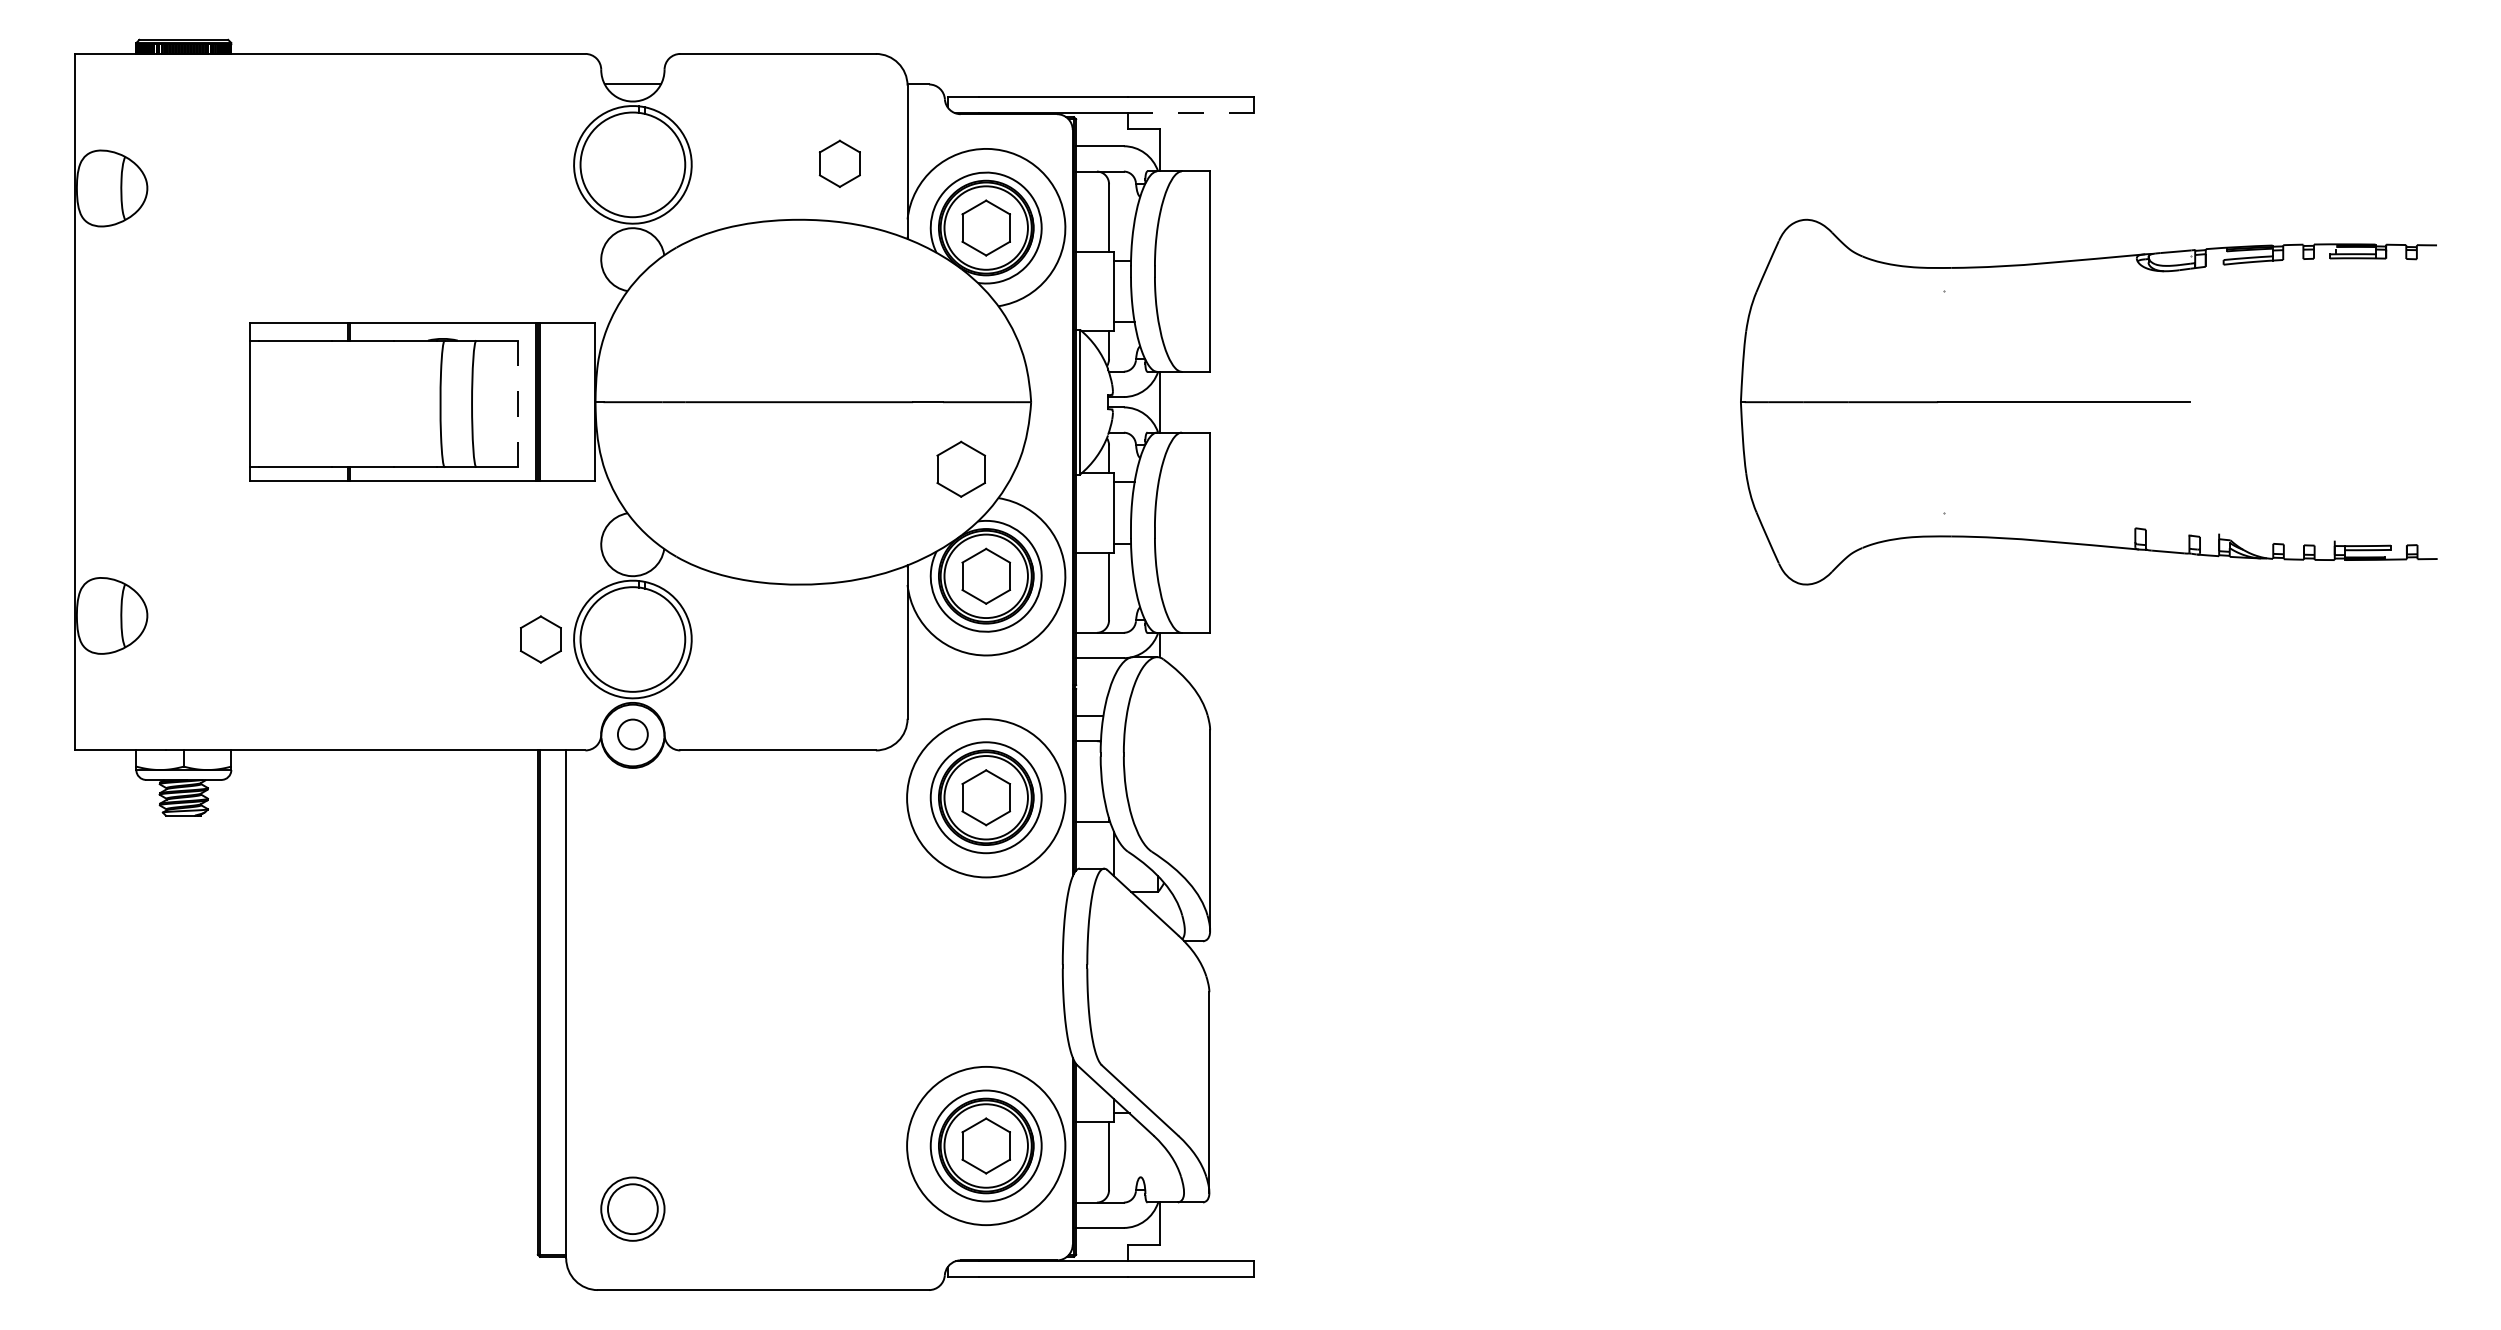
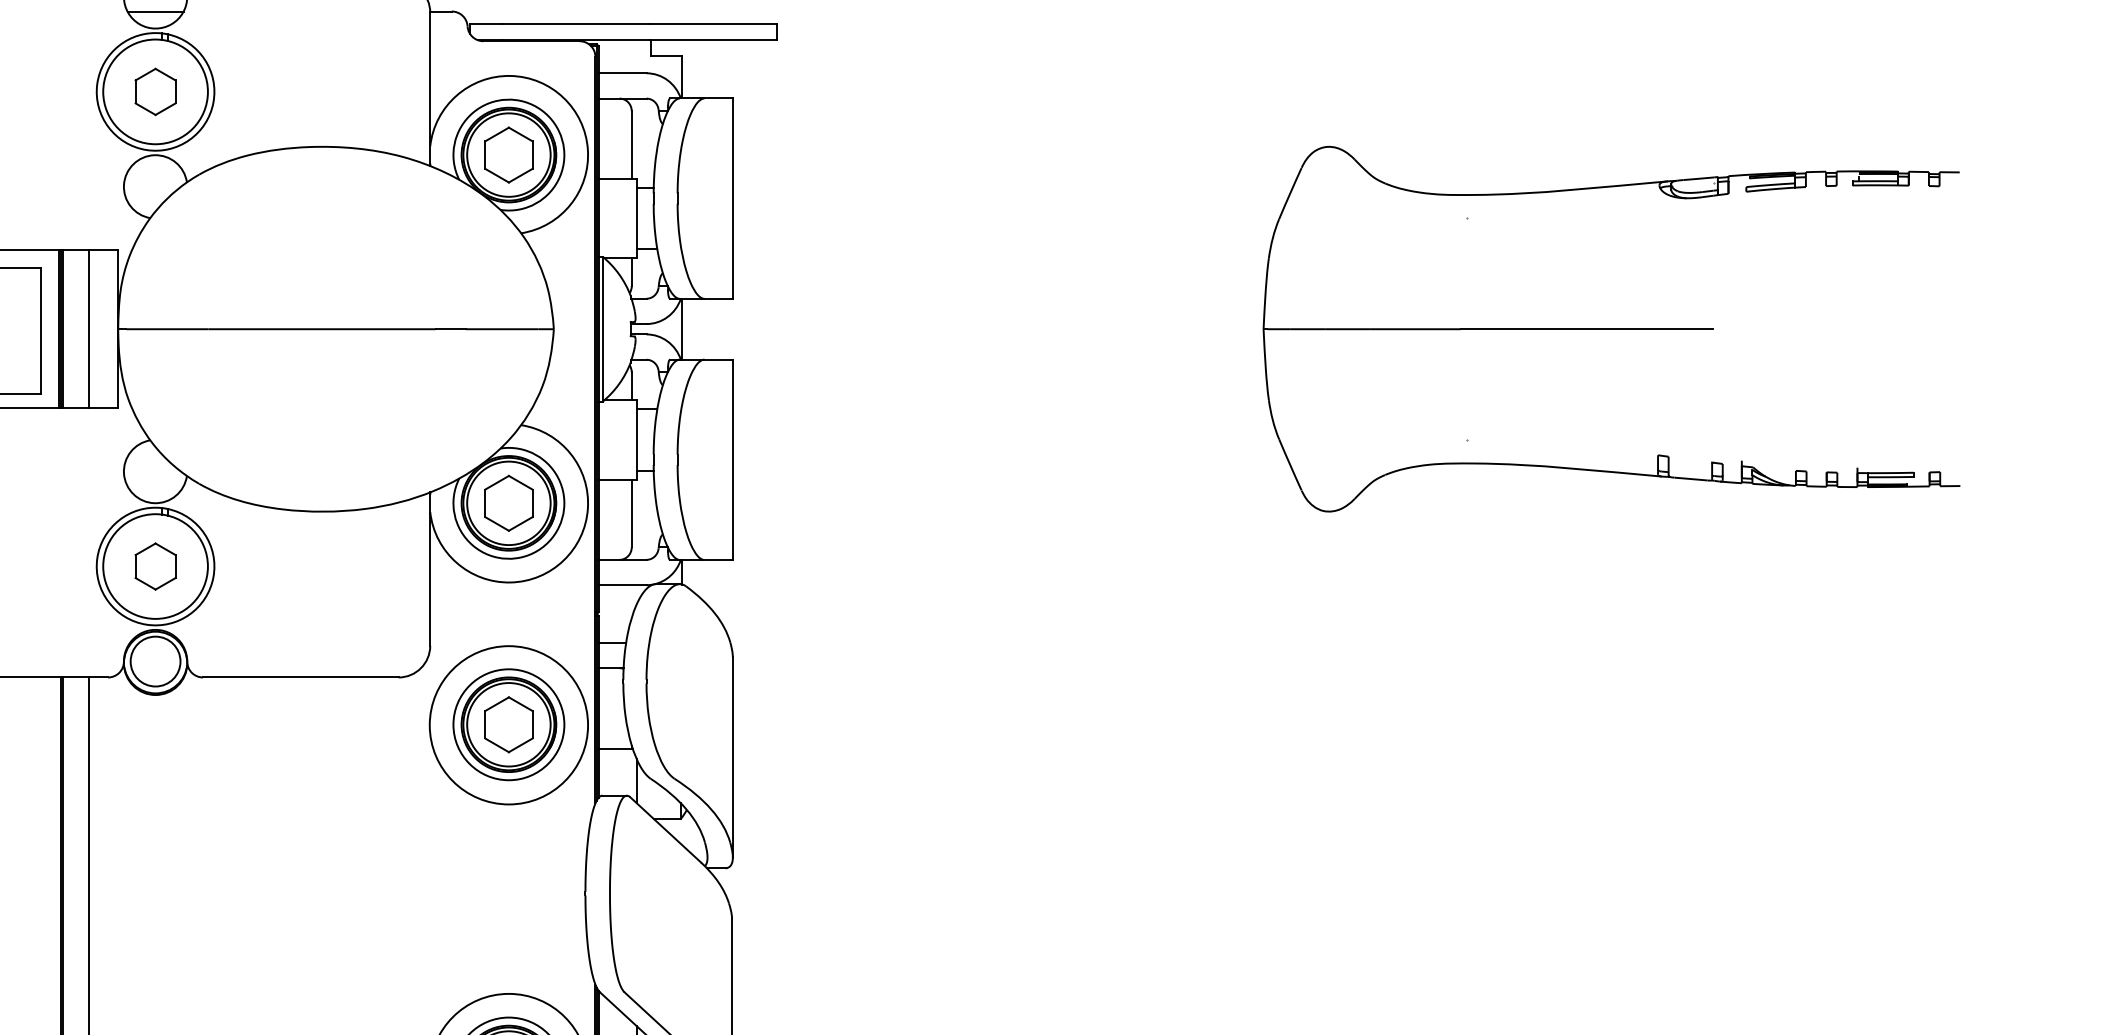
line: (1191, 113) -> (714, 40), dashed -> solid
part: (839, 163) -> (155, 91), moved
line: (566, 402) -> (89, 329), added
line: (518, 403) -> (41, 330), dashed -> solid
part: (960, 468) -> (483, 395), removed
part: (540, 639) -> (155, 566), moved
circle: (632, 734) -> (155, 661), size x1.67

